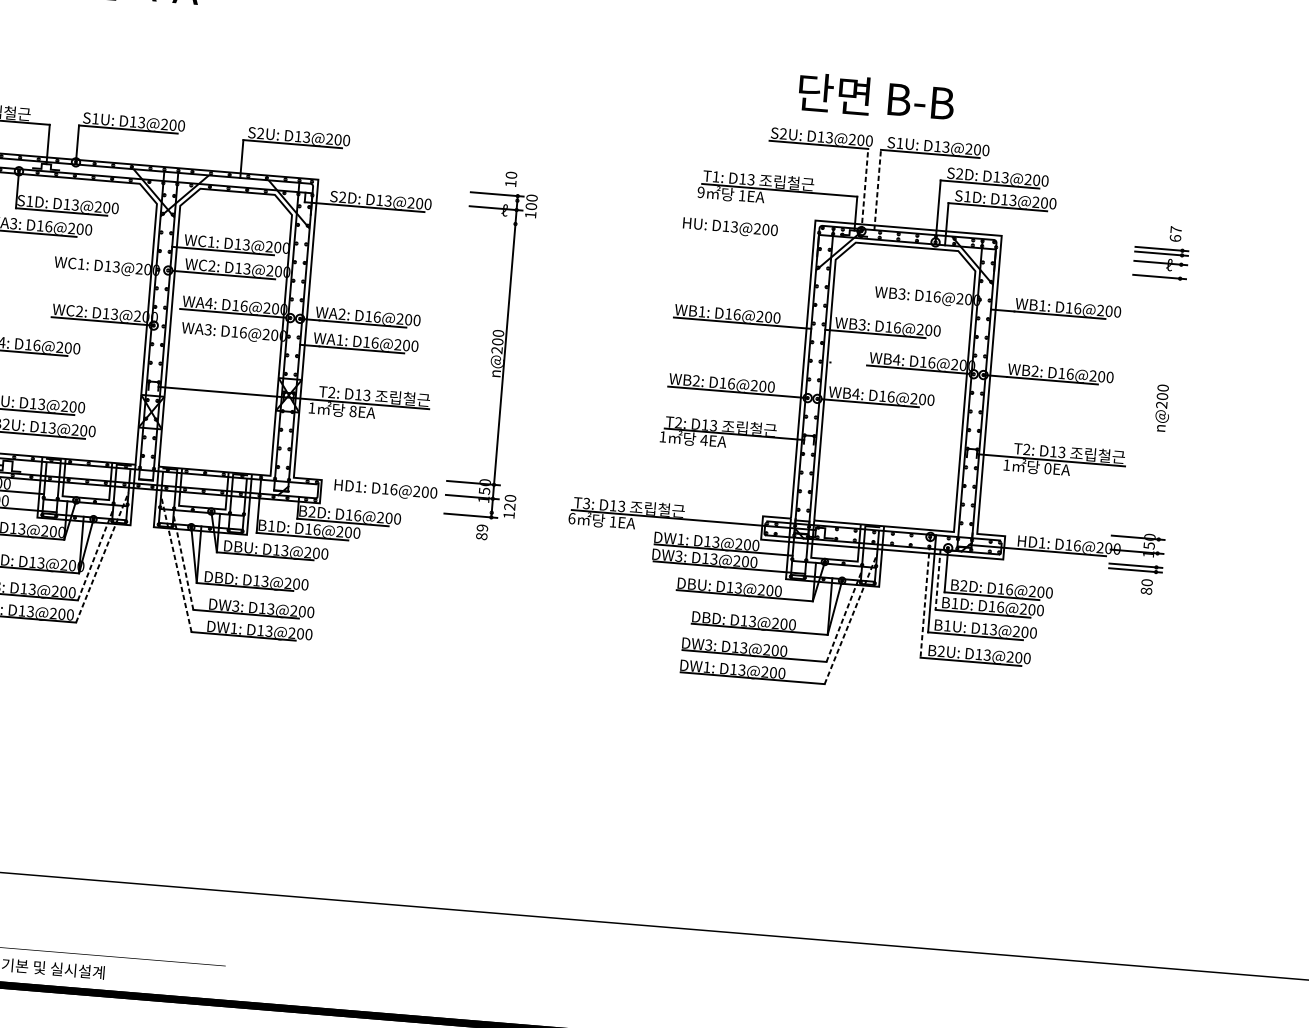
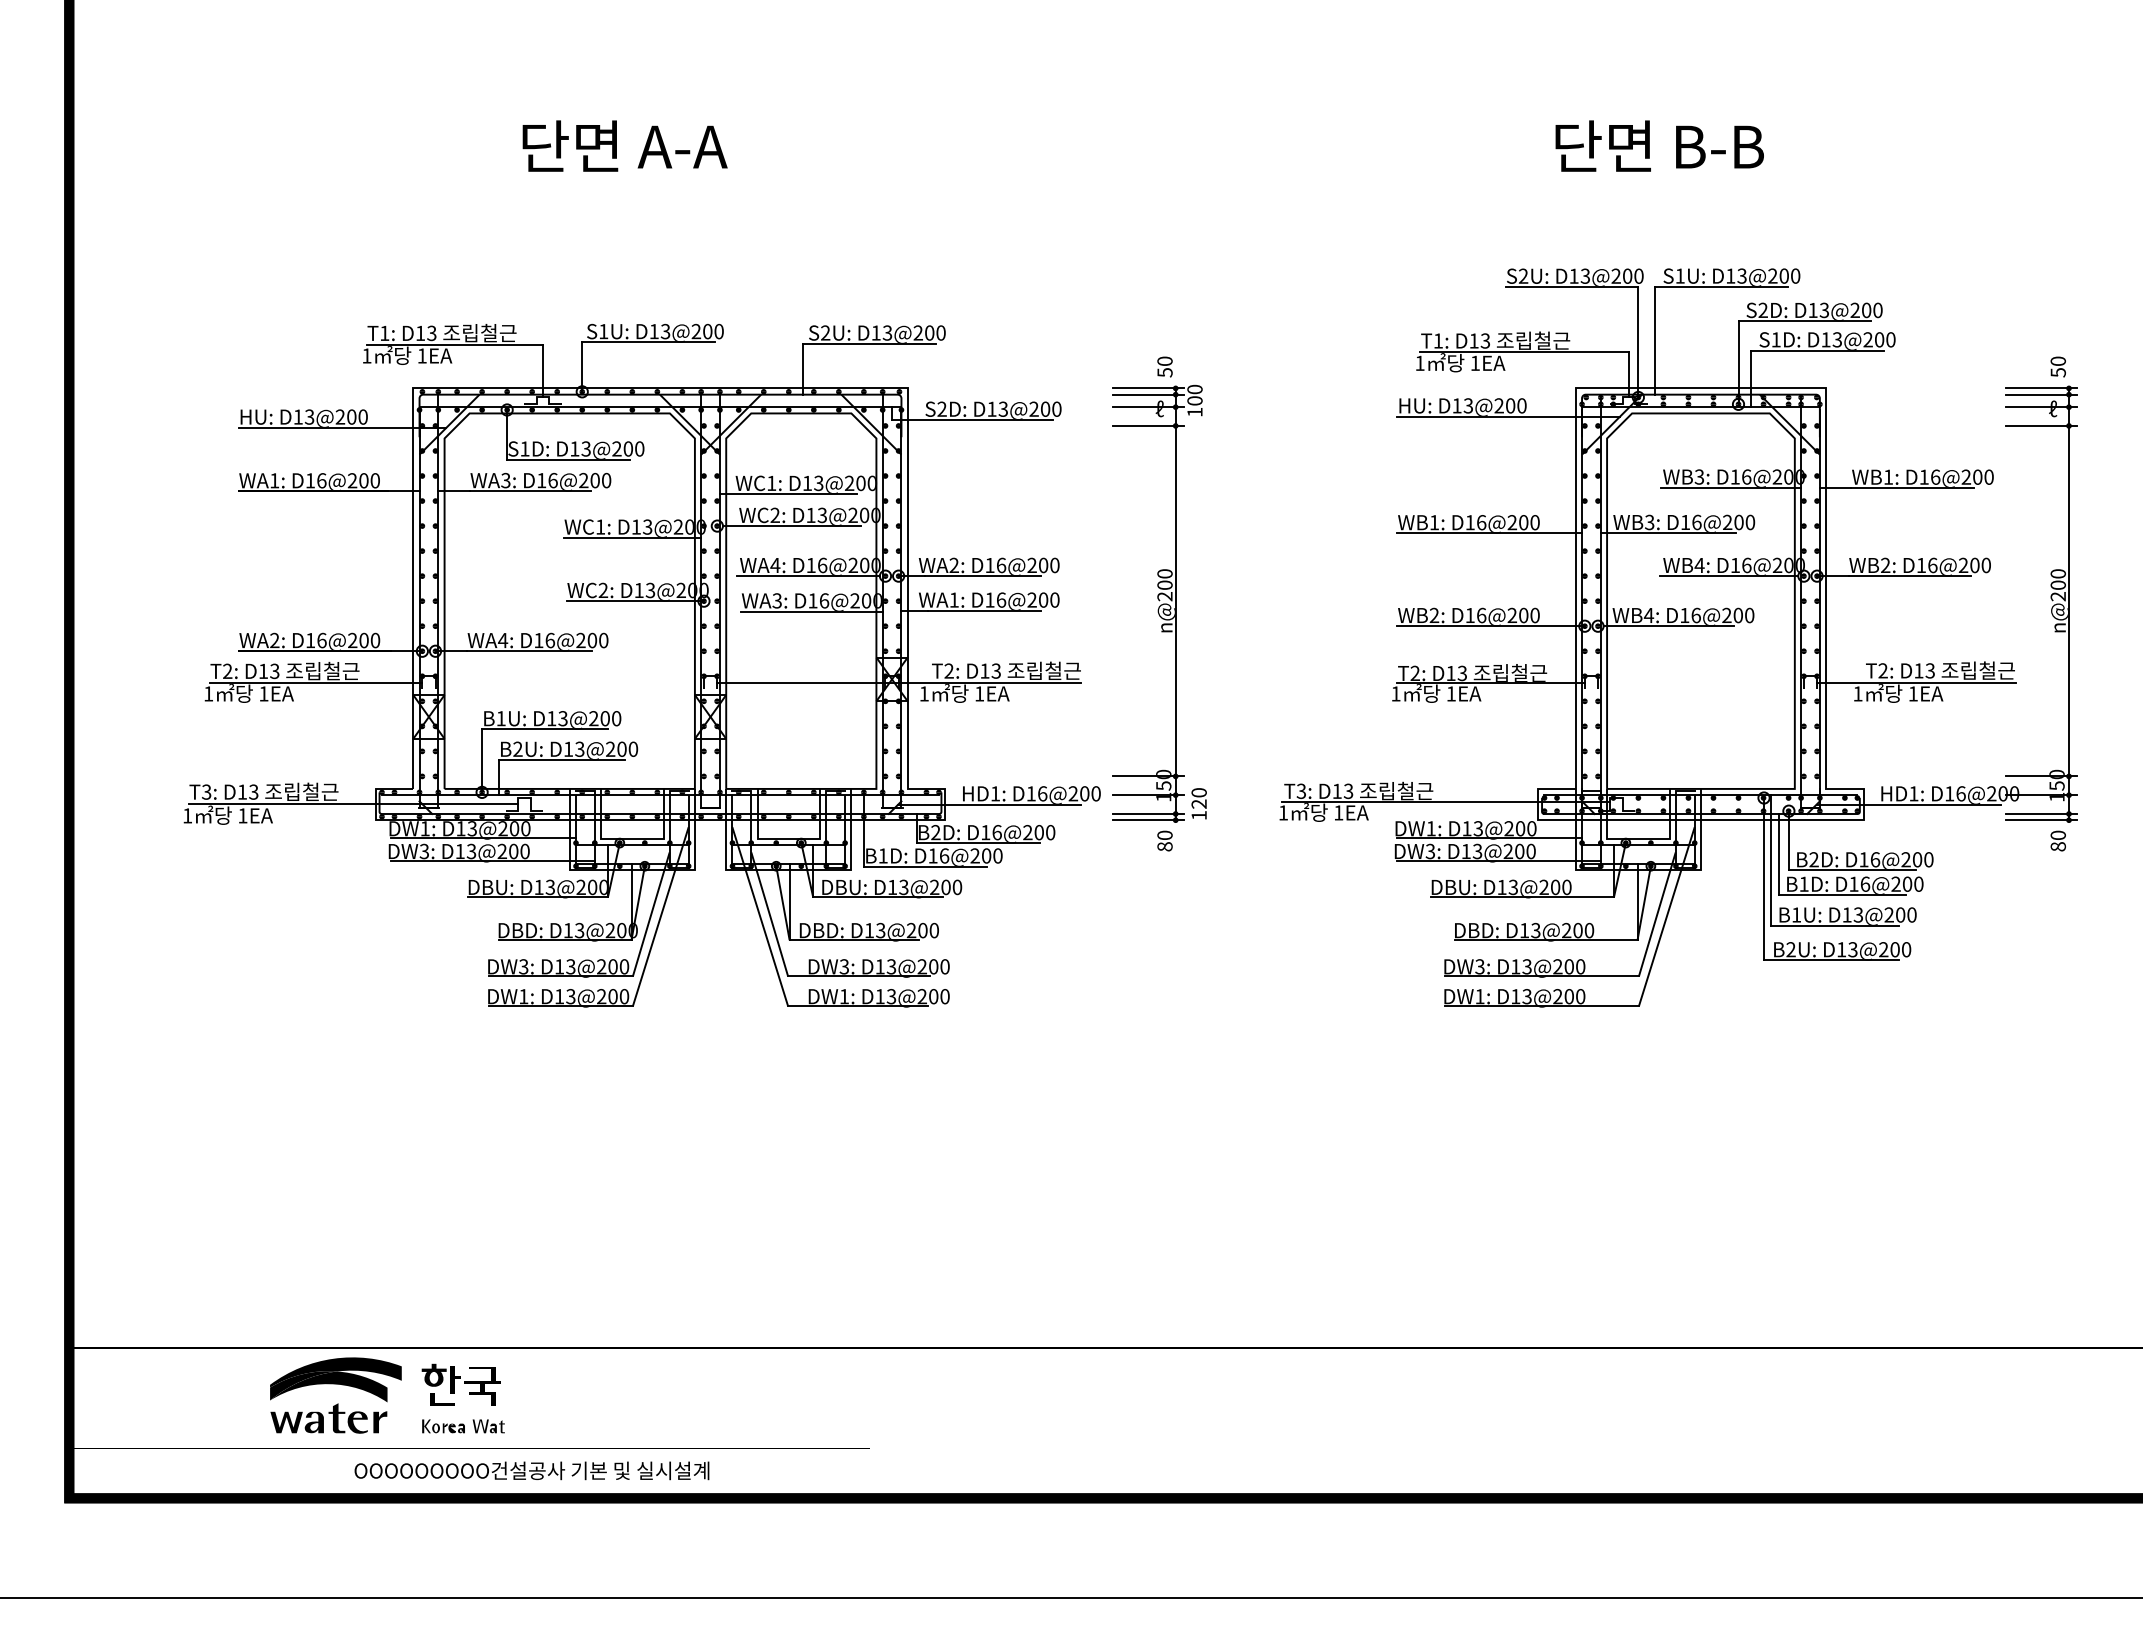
text: (876, 96) -> (1659, 145), moved
text: (510, 183) -> (1164, 372), 10 -> 50
line: (865, 189) -> (1638, 341), dashed -> solid
line: (877, 189) -> (1655, 340), dashed -> solid
text: (700, 192) -> (1419, 363), 9 -> 1
line: (496, 198) -> (1147, 394), added
line: (494, 221) -> (1147, 425), added
text: (1175, 233) -> (2057, 366), 67 -> 50
line: (763, 237) -> (1508, 416), added
line: (104, 273) -> (632, 537), added
line: (925, 303) -> (1731, 487), added
line: (233, 339) -> (811, 611), added
text: (353, 411) -> (979, 693), 8EA -> 1EA
line: (1168, 411) -> (2068, 604), added
text: (704, 440) -> (1451, 693), 4EA -> 1EA
text: (1047, 468) -> (1912, 693), 0EA -> 1EA
line: (353, 494) -> (989, 804), added
line: (470, 510) -> (1147, 813), added
text: (572, 518) -> (1283, 812), 6 -> 1
text: (482, 528) -> (1164, 835), 89 -> 80
line: (95, 555) -> (651, 914), dashed -> solid
line: (102, 557) -> (660, 916), dashed -> solid
line: (183, 562) -> (769, 914), dashed -> solid
line: (176, 563) -> (760, 916), dashed -> solid
line: (937, 579) -> (1778, 854), dashed -> solid
line: (925, 597) -> (1764, 879), dashed -> solid
line: (844, 617) -> (1657, 914), dashed -> solid
line: (850, 619) -> (1666, 916), dashed -> solid

